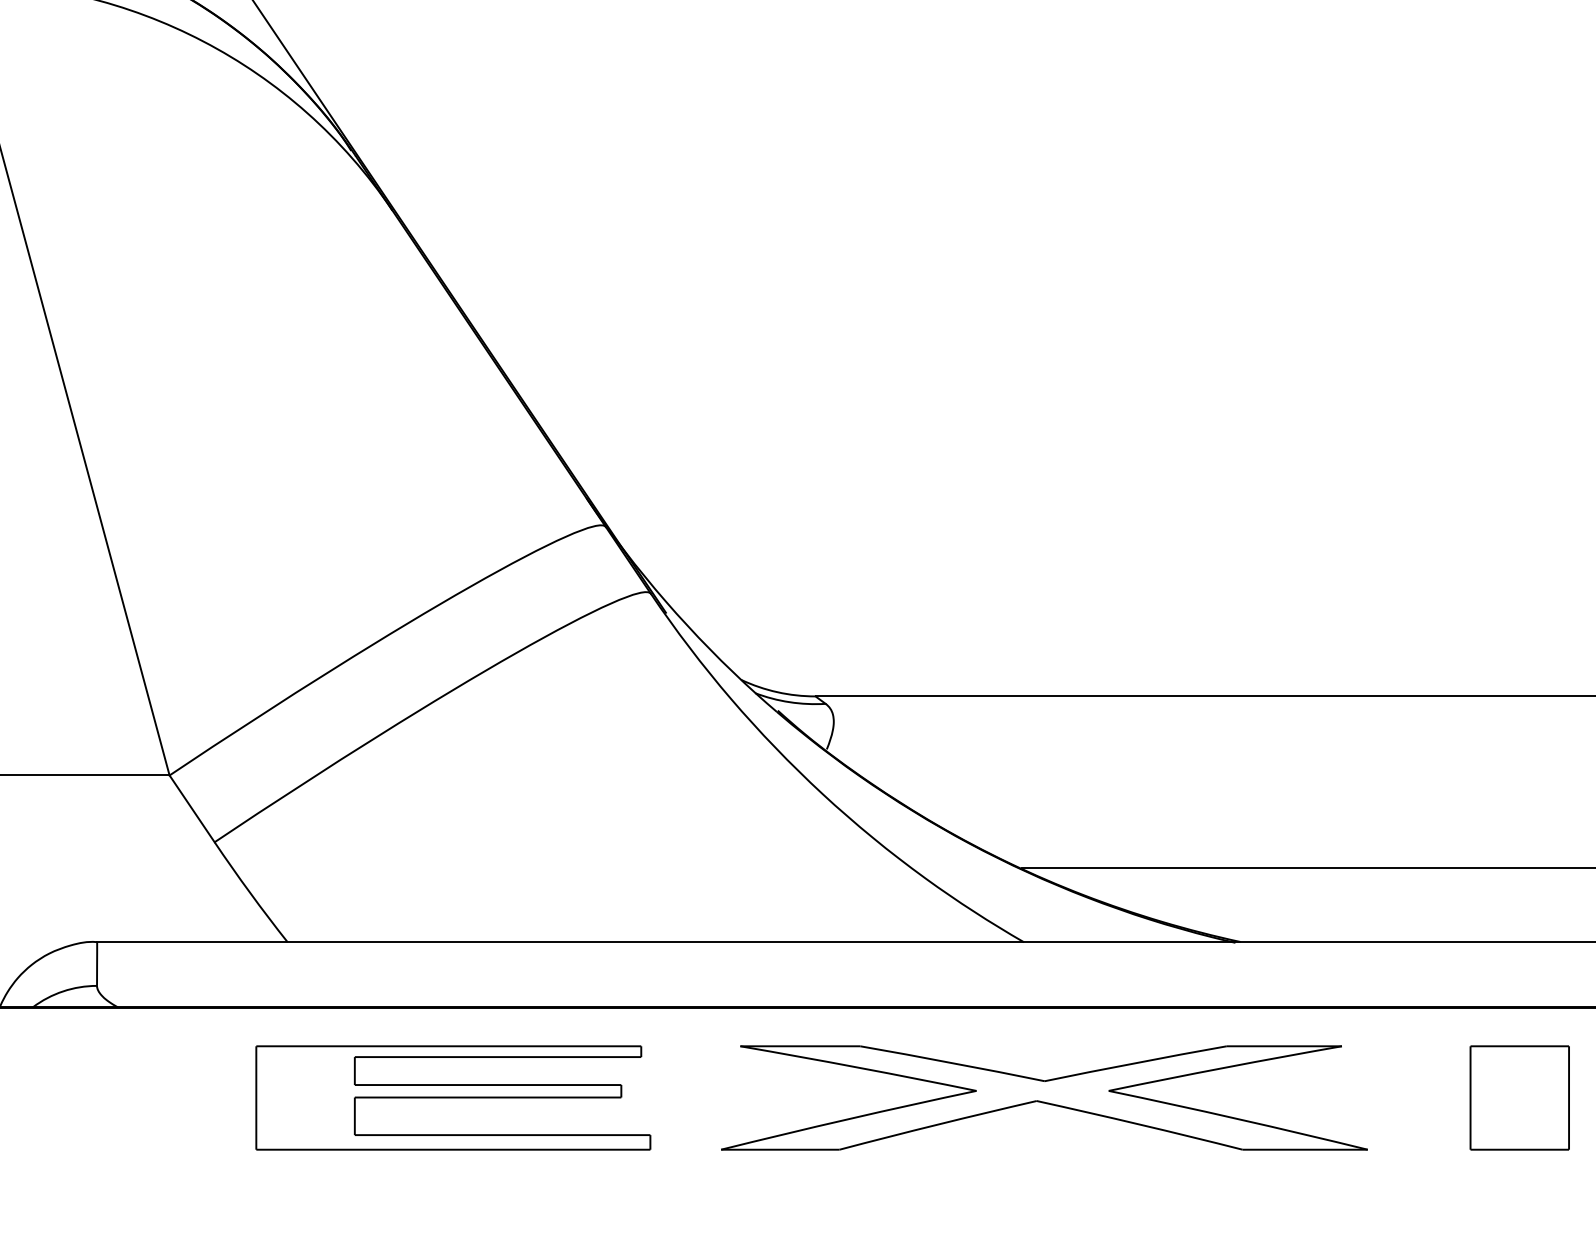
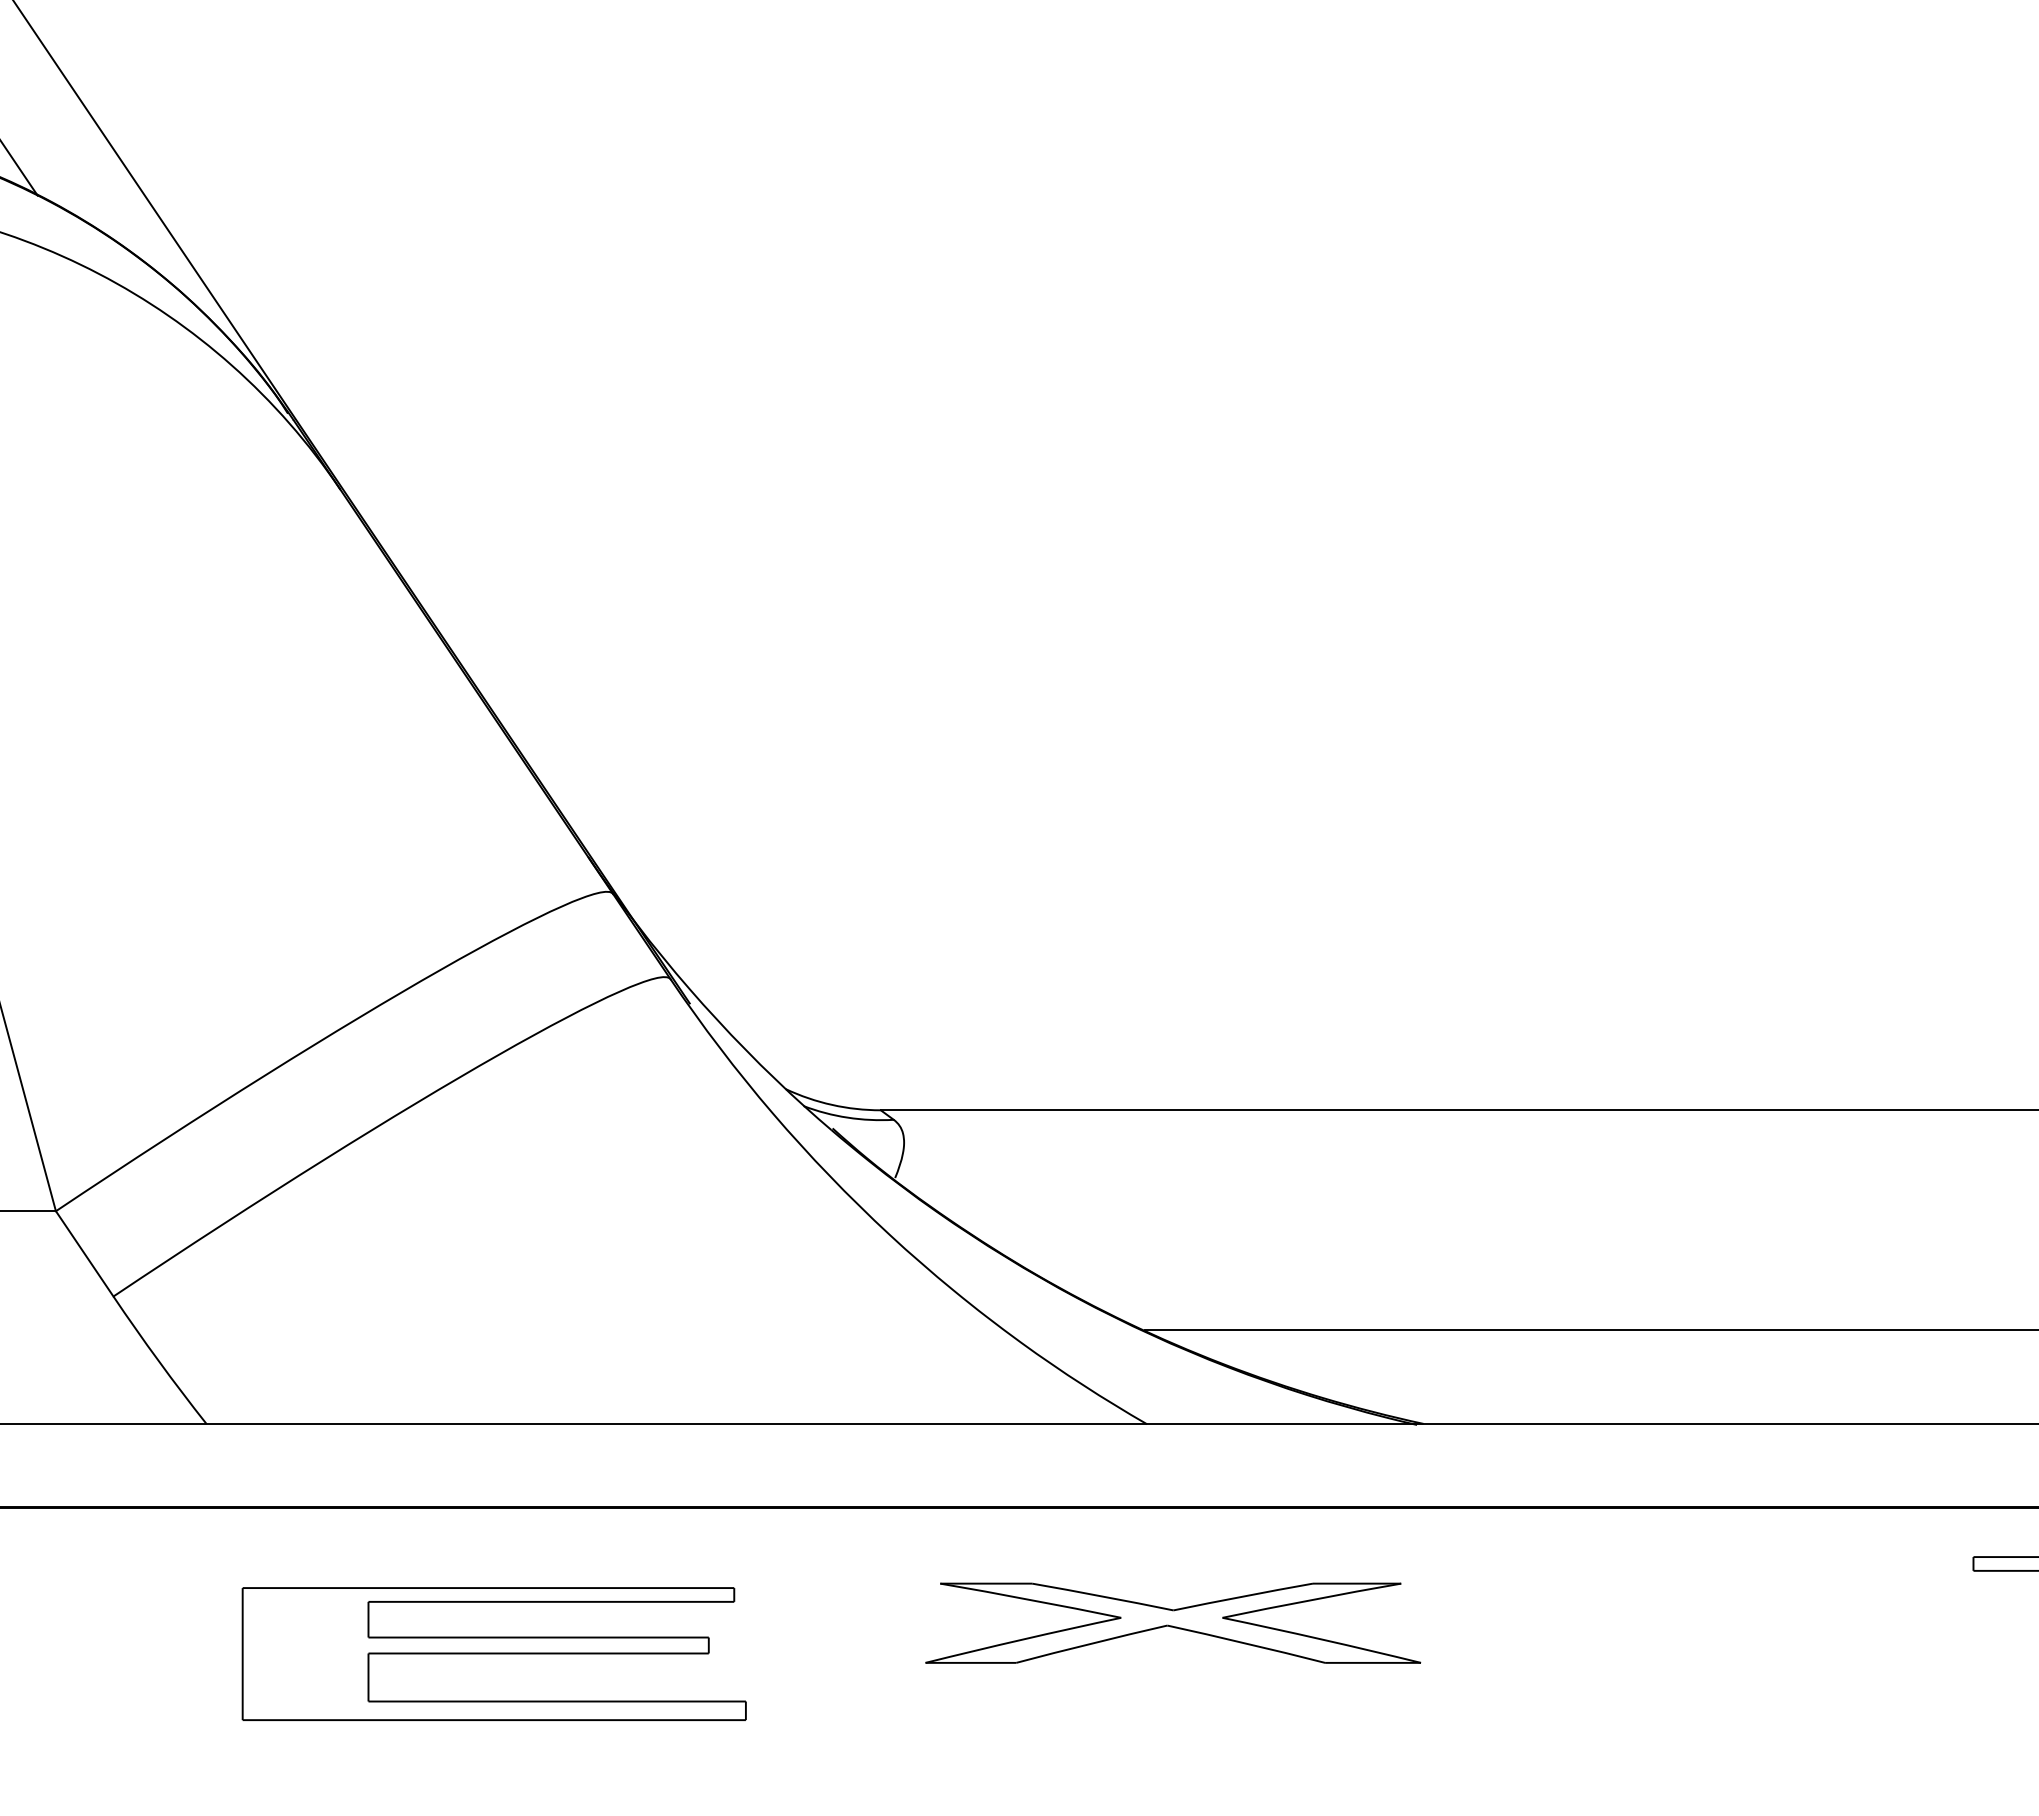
part: (452, 1097) -> (493, 1653), moved
part: (1519, 1097) -> (1779, 1622), removed
part: (1044, 1098) -> (1173, 1623), size x0.6

